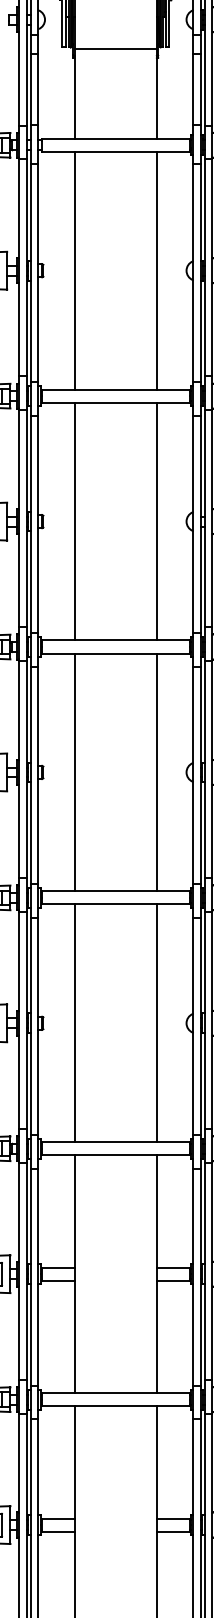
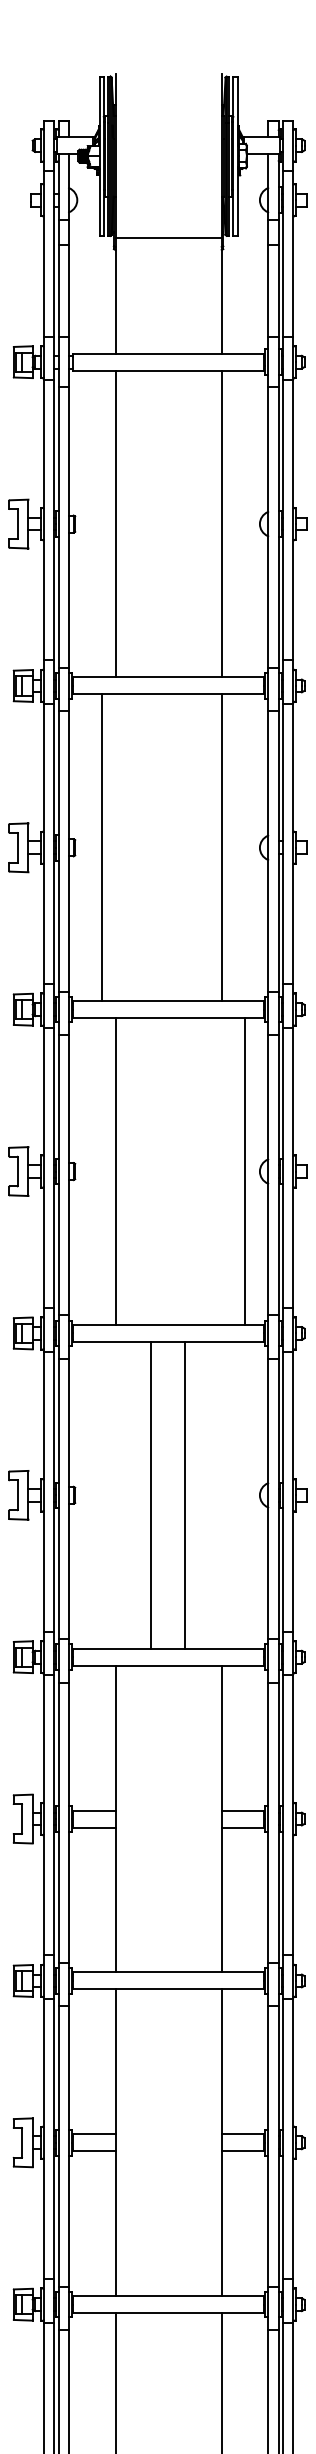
line: (74, 521) -> (101, 847), moved
line: (156, 772) -> (244, 1171), moved
line: (74, 1022) -> (150, 1494), moved
line: (156, 1022) -> (184, 1494), moved

